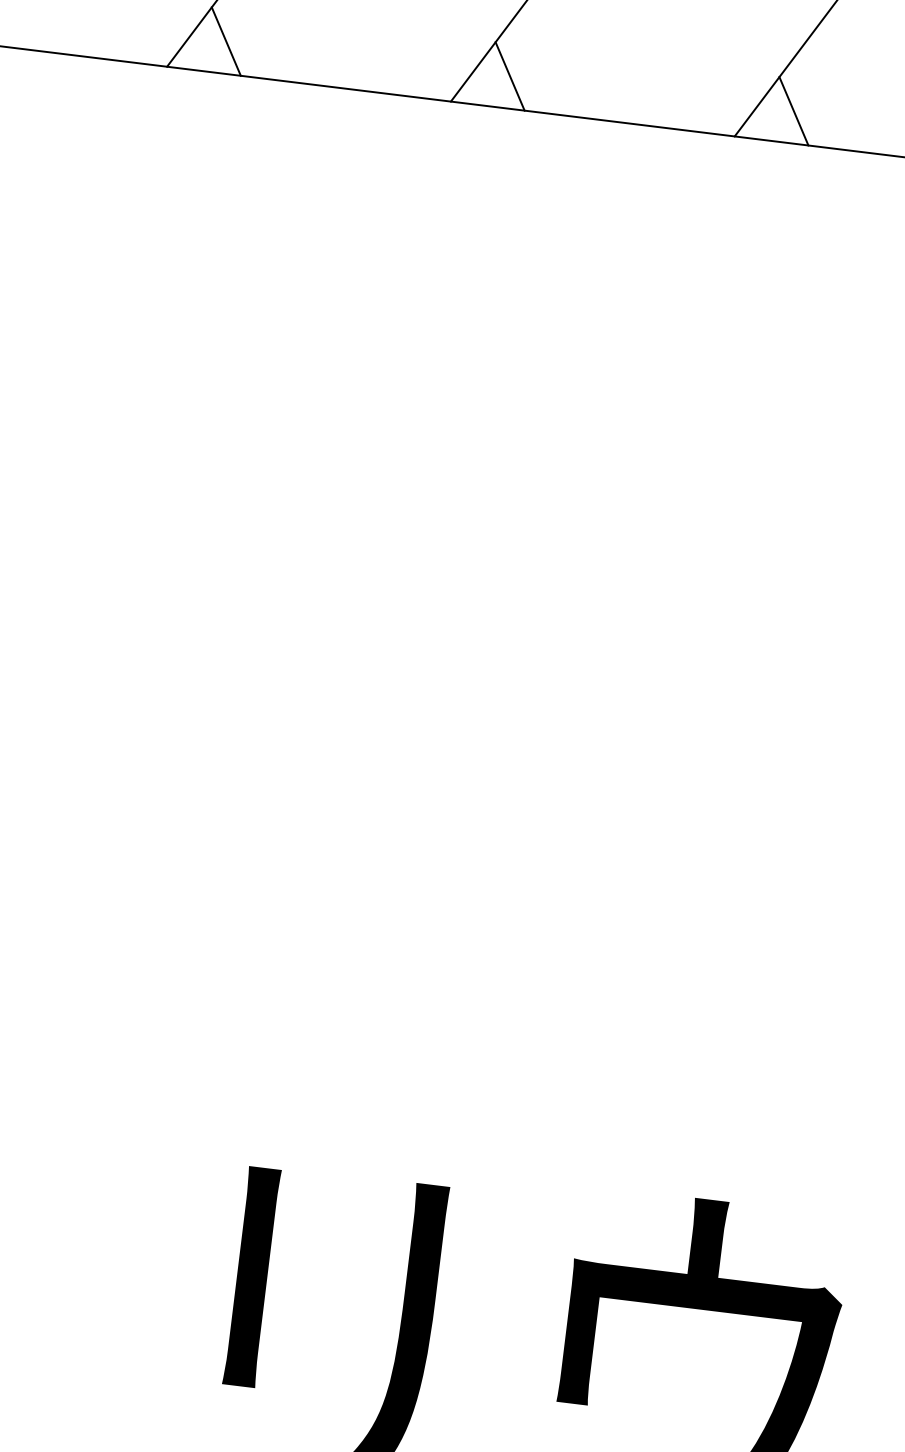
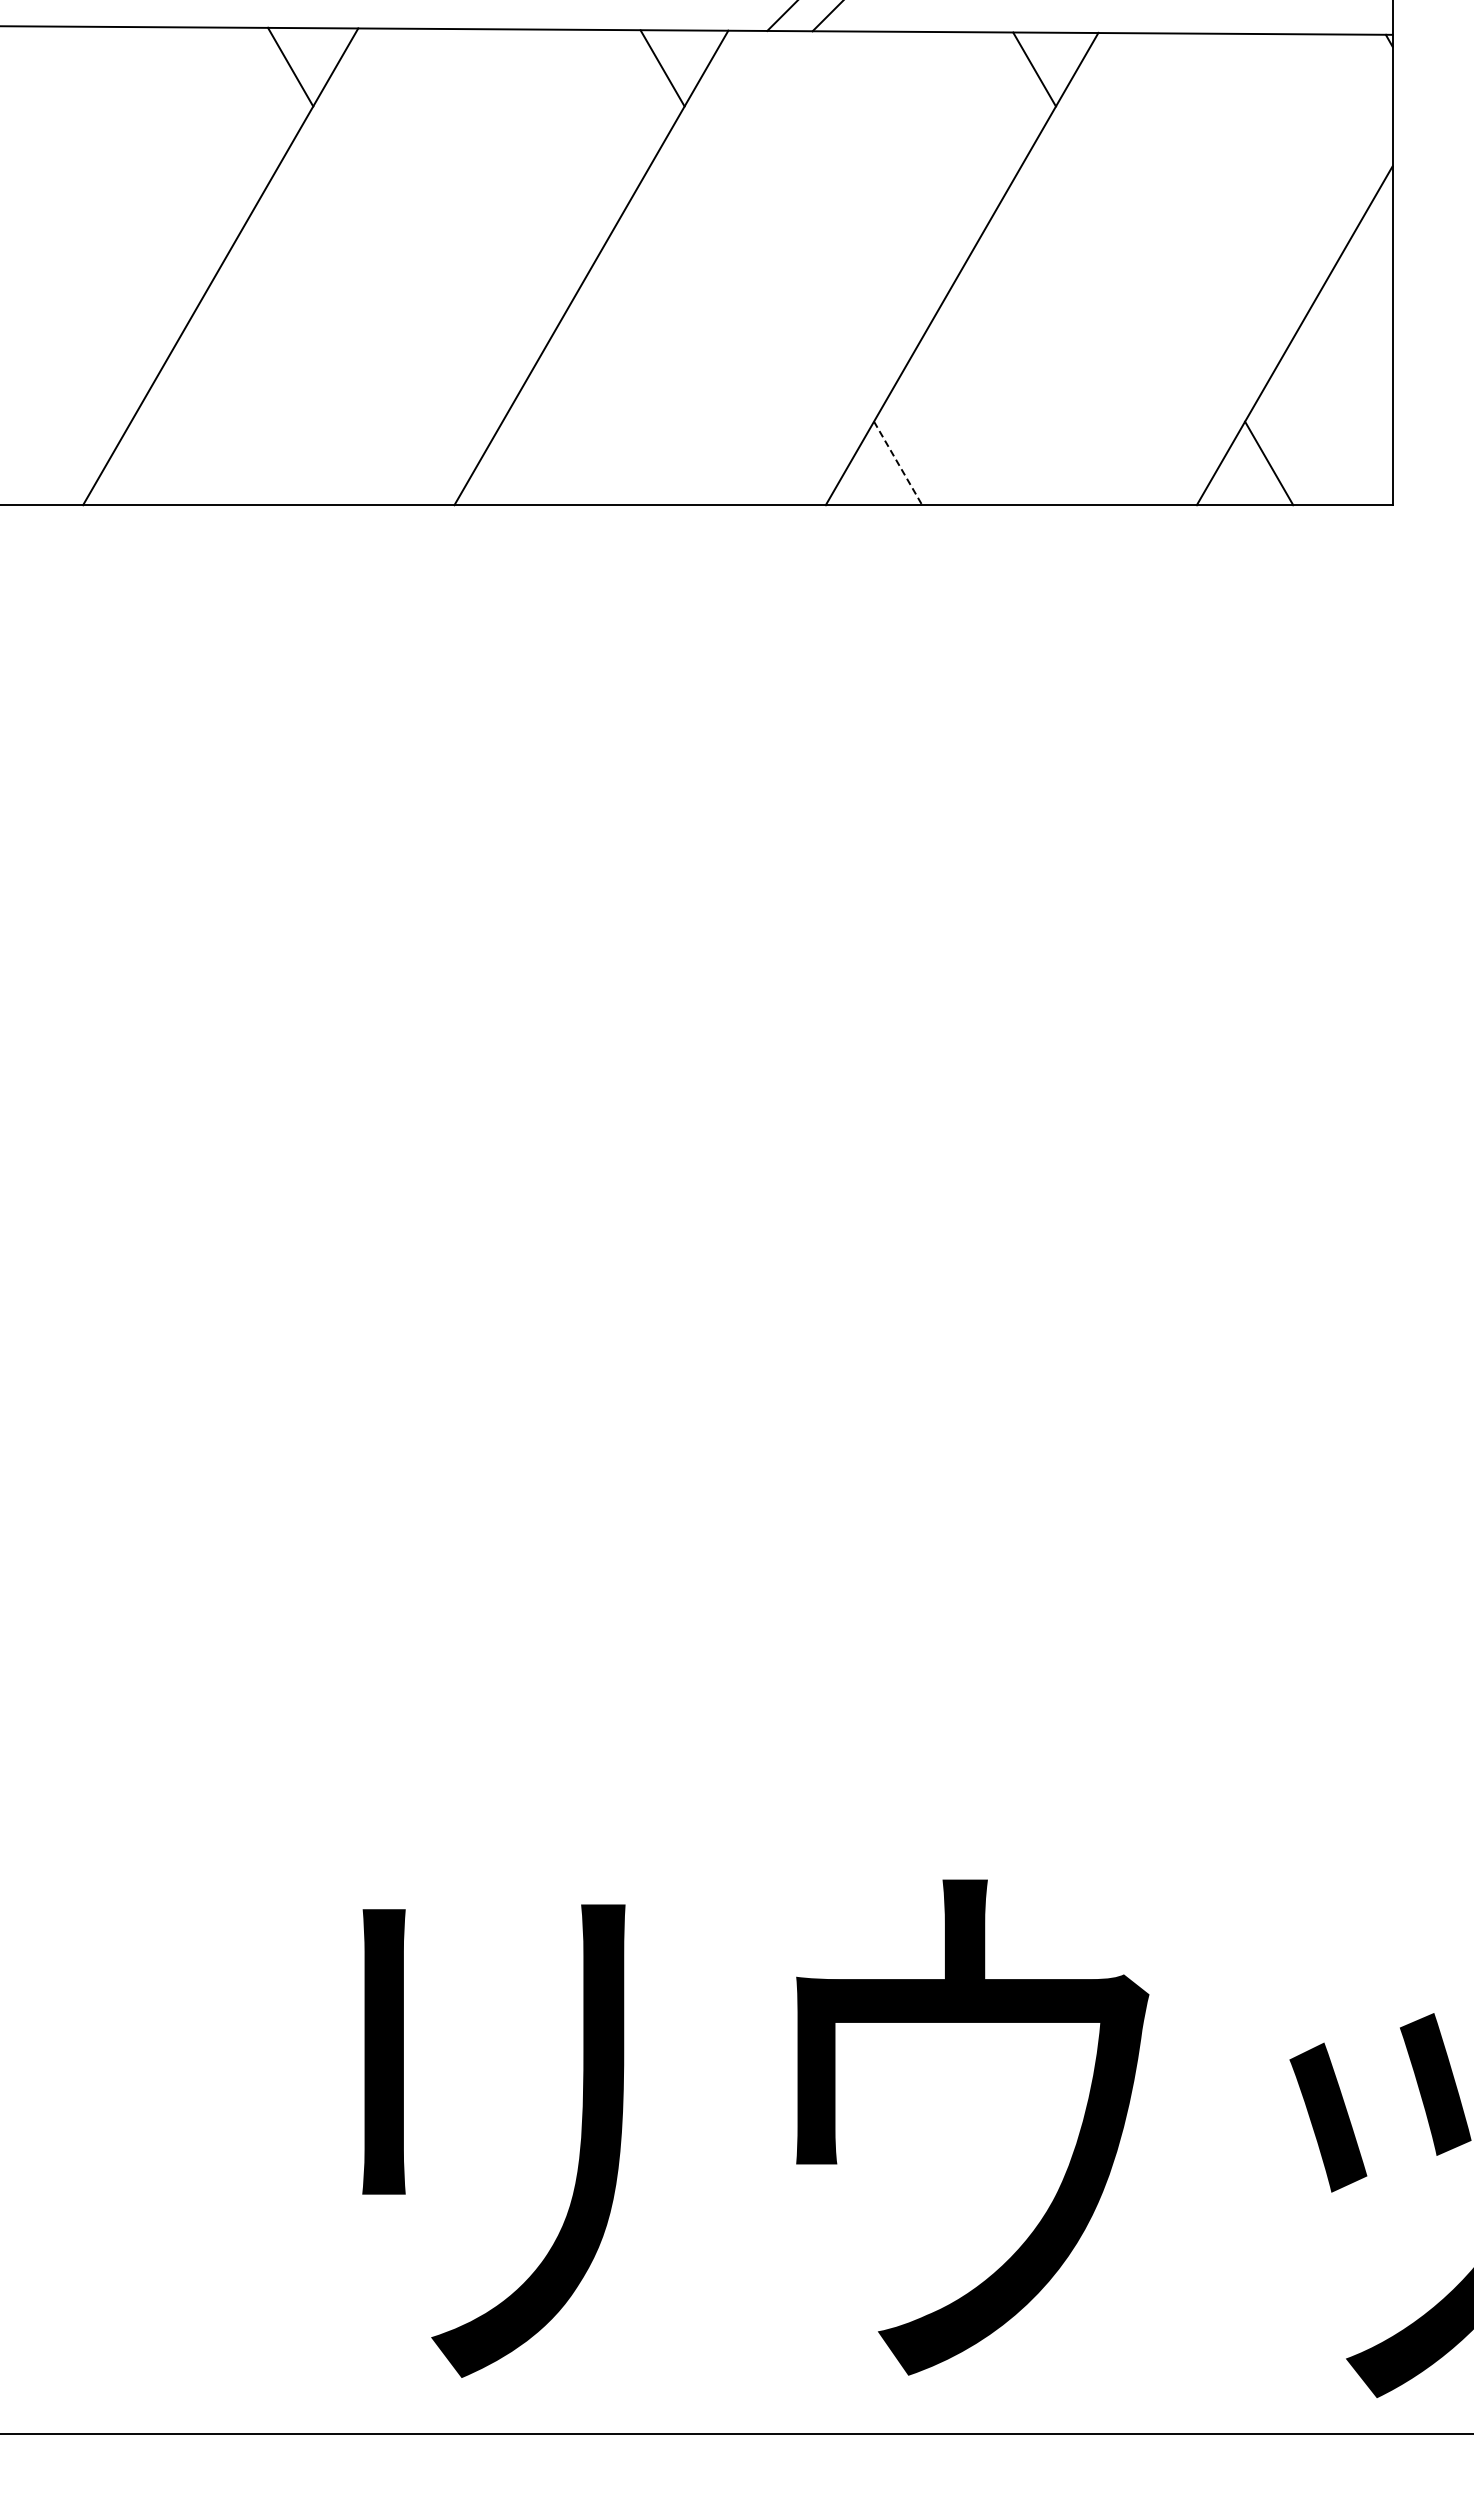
line: (226, 41) -> (155, 463), removed
line: (509, 76) -> (526, 463), removed
line: (794, 111) -> (898, 463), solid -> dashed

